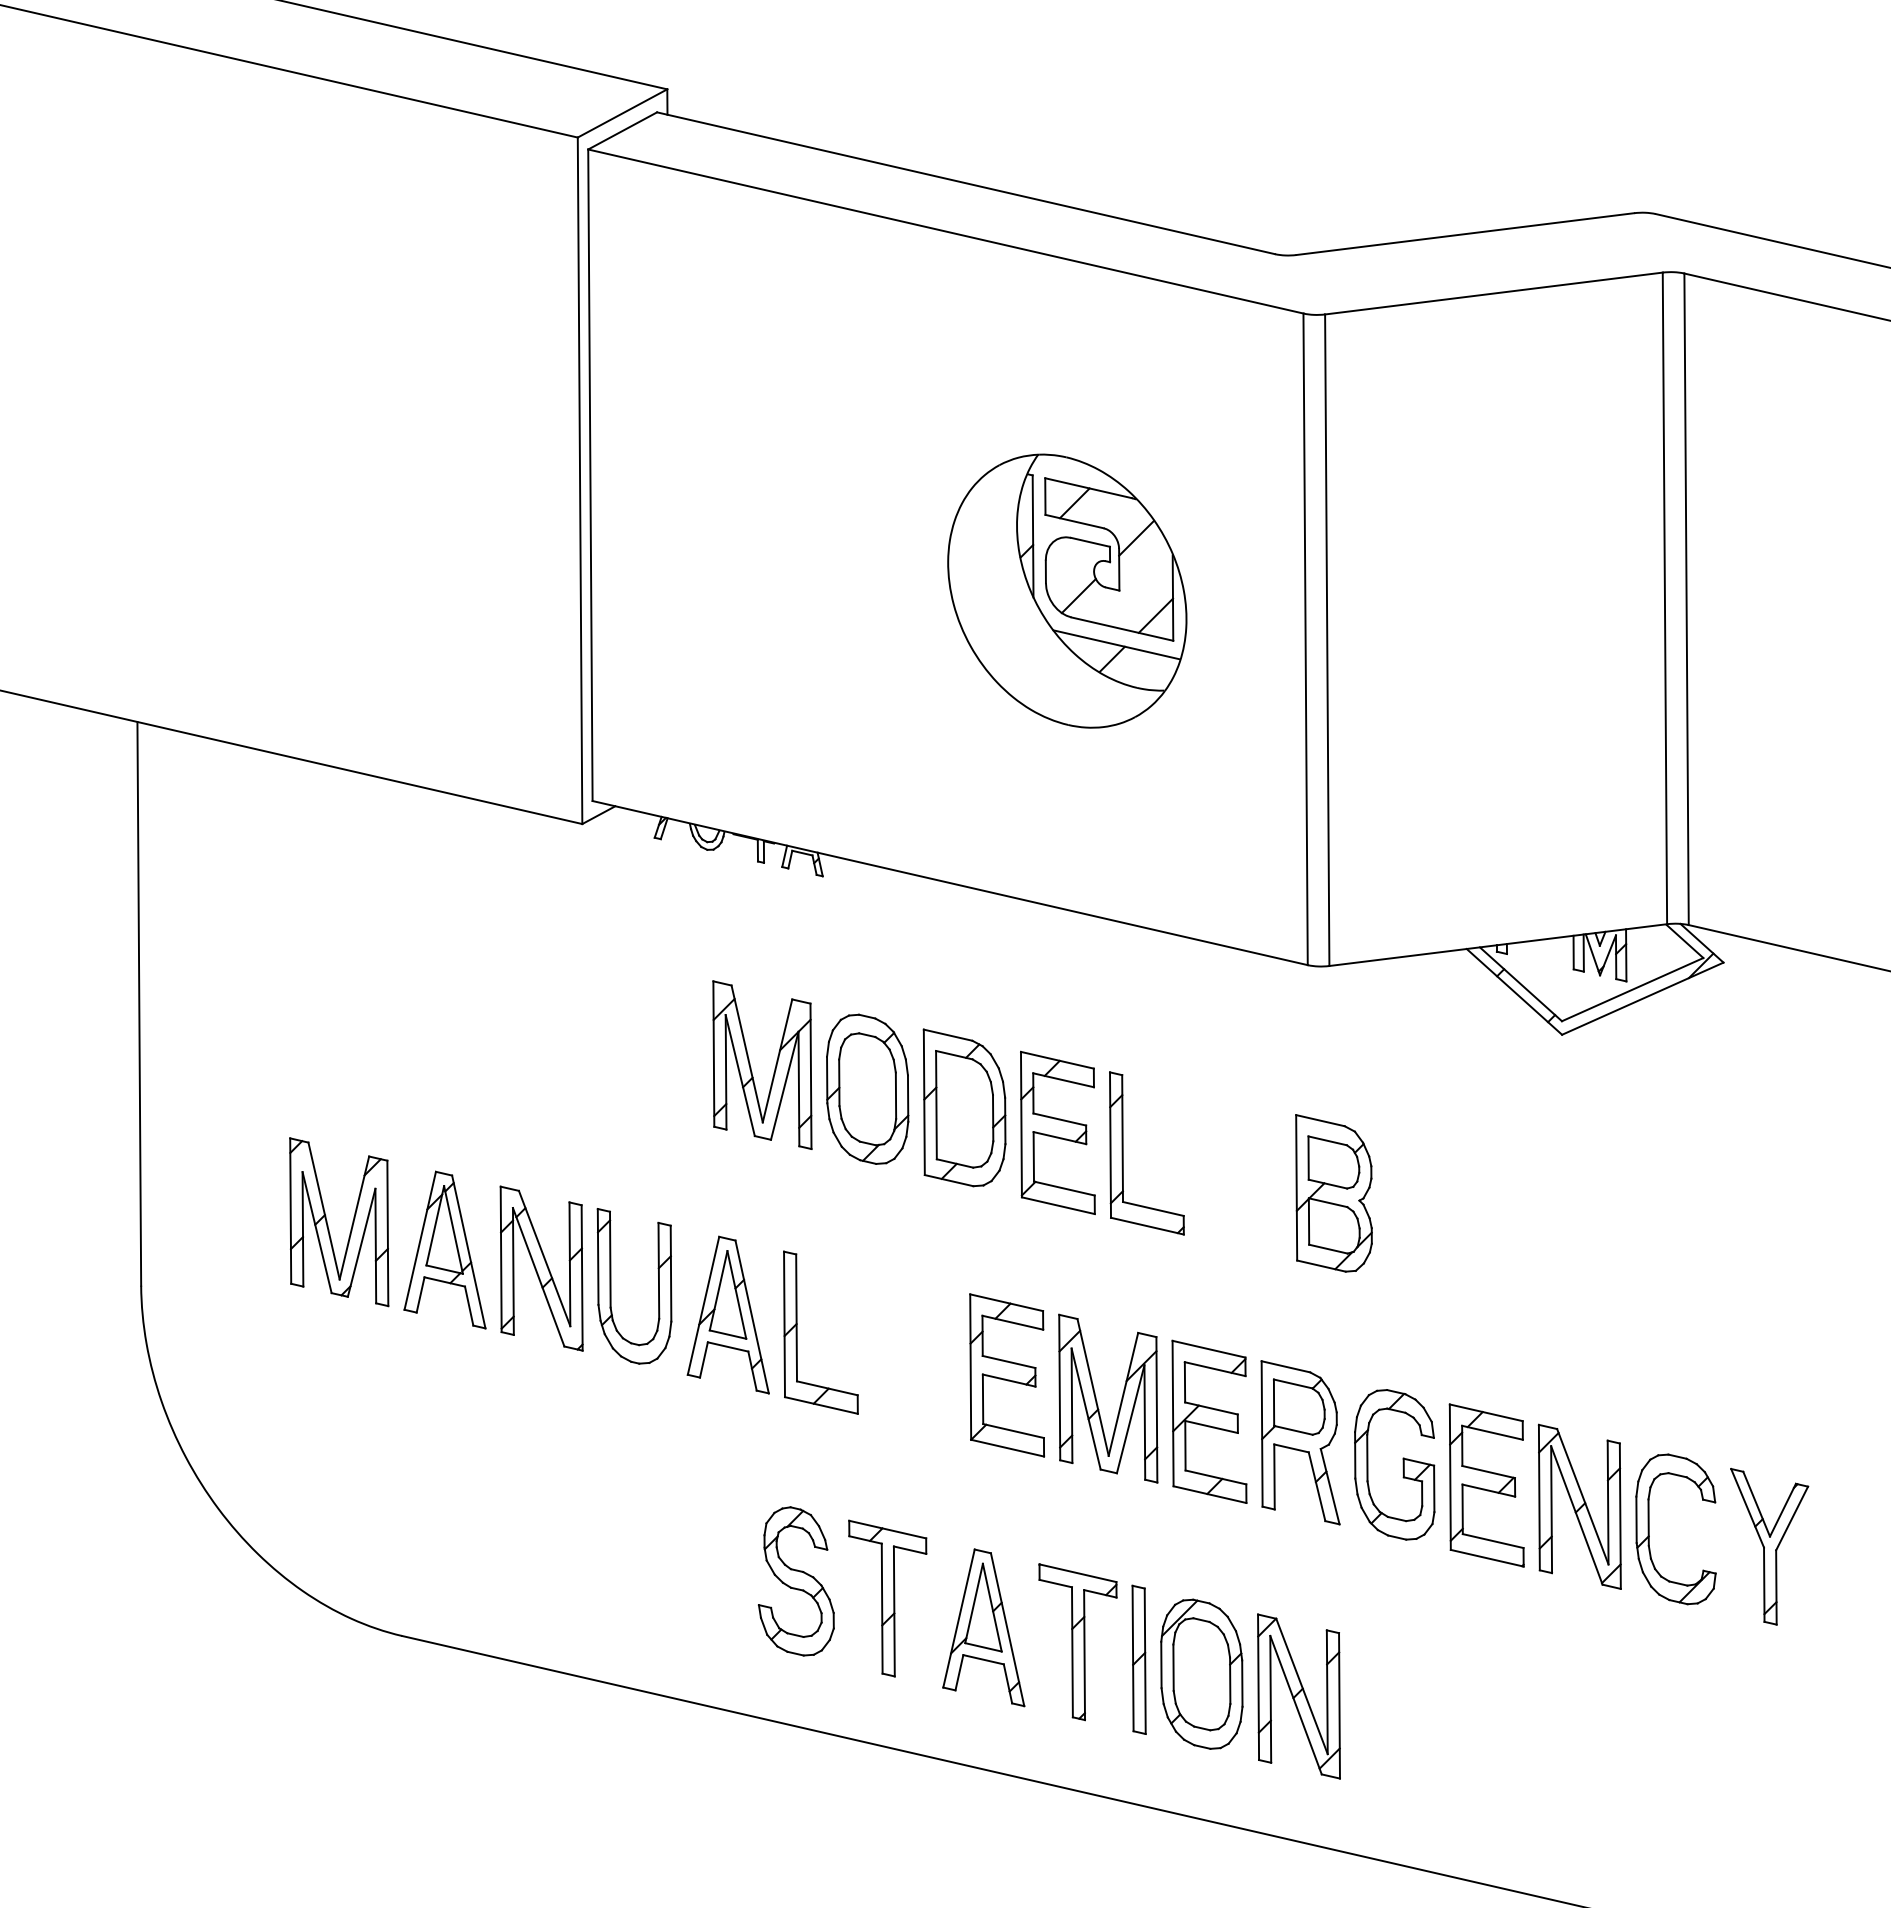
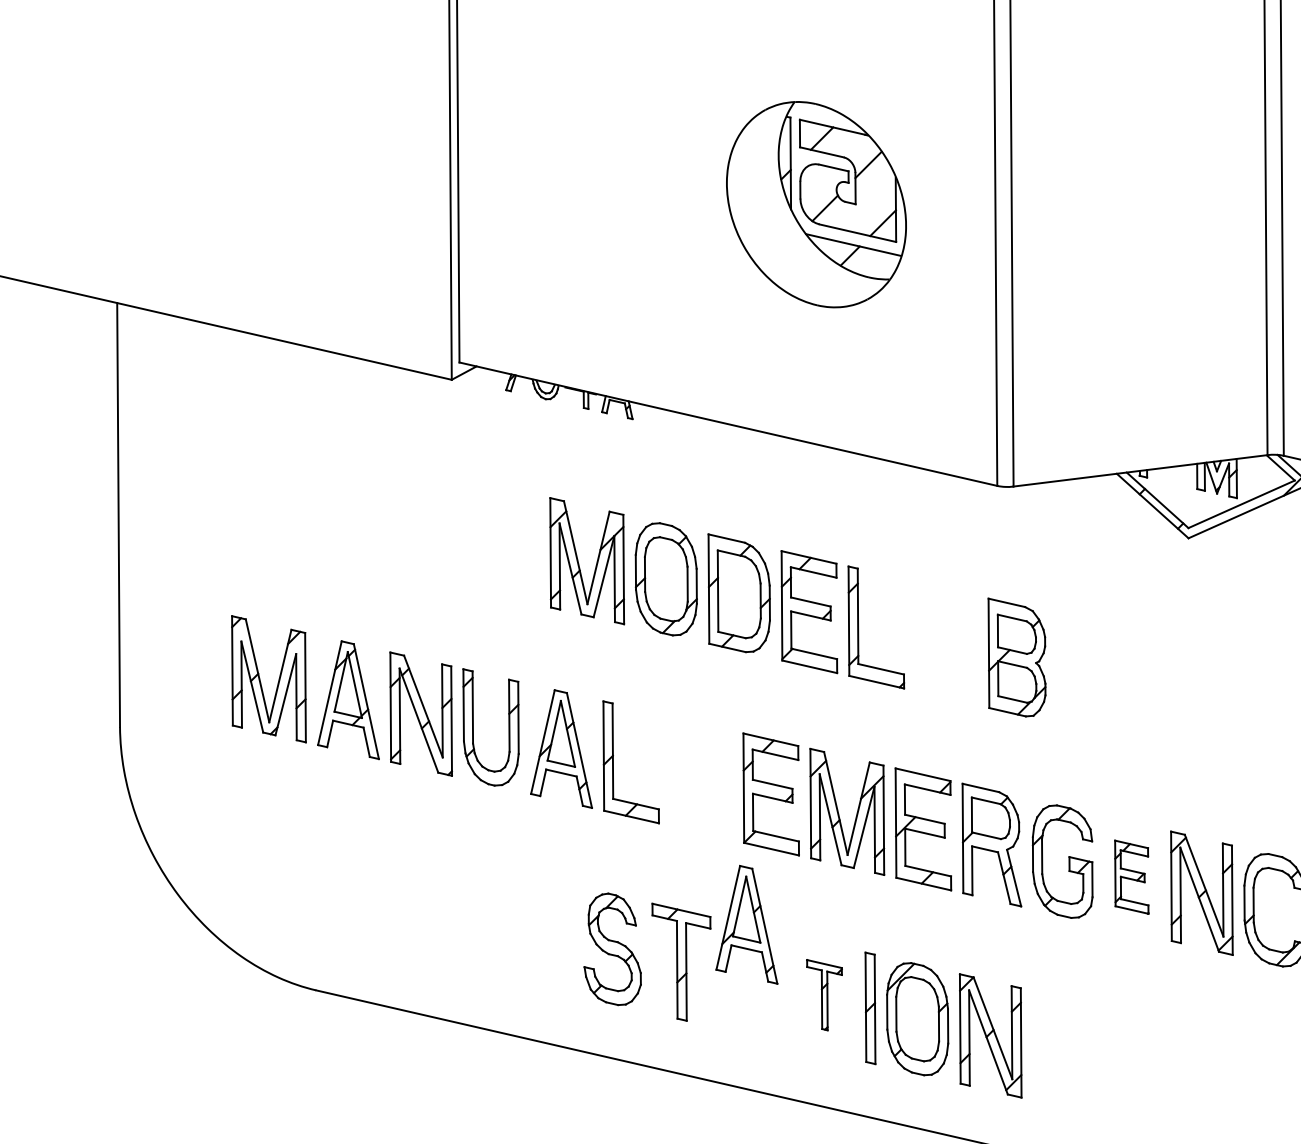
part: (1486, 1485) -> (1131, 877), size x0.6
part: (983, 1627) -> (746, 924), moved
part: (1077, 1642) -> (824, 995), size x0.6

